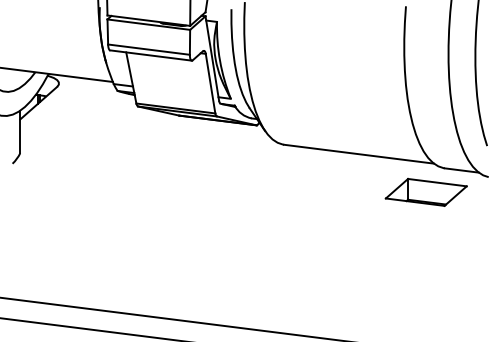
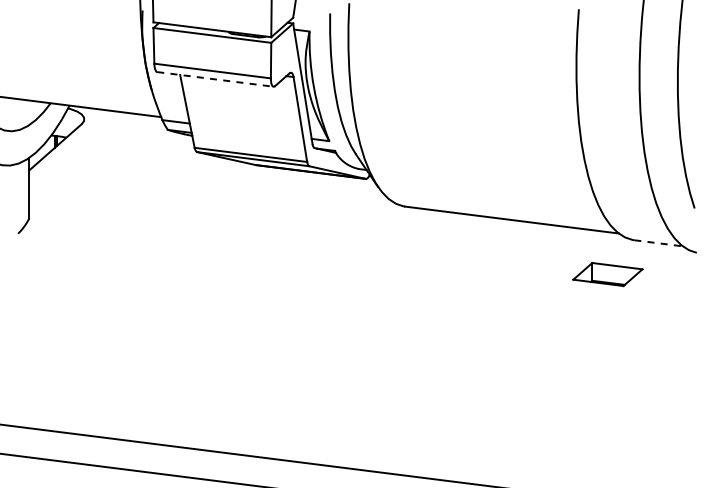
line: (151, 55) -> (215, 79), solid -> dashed
line: (462, 170) -> (659, 243), solid -> dashed
part: (426, 192) -> (607, 274), size x0.6

